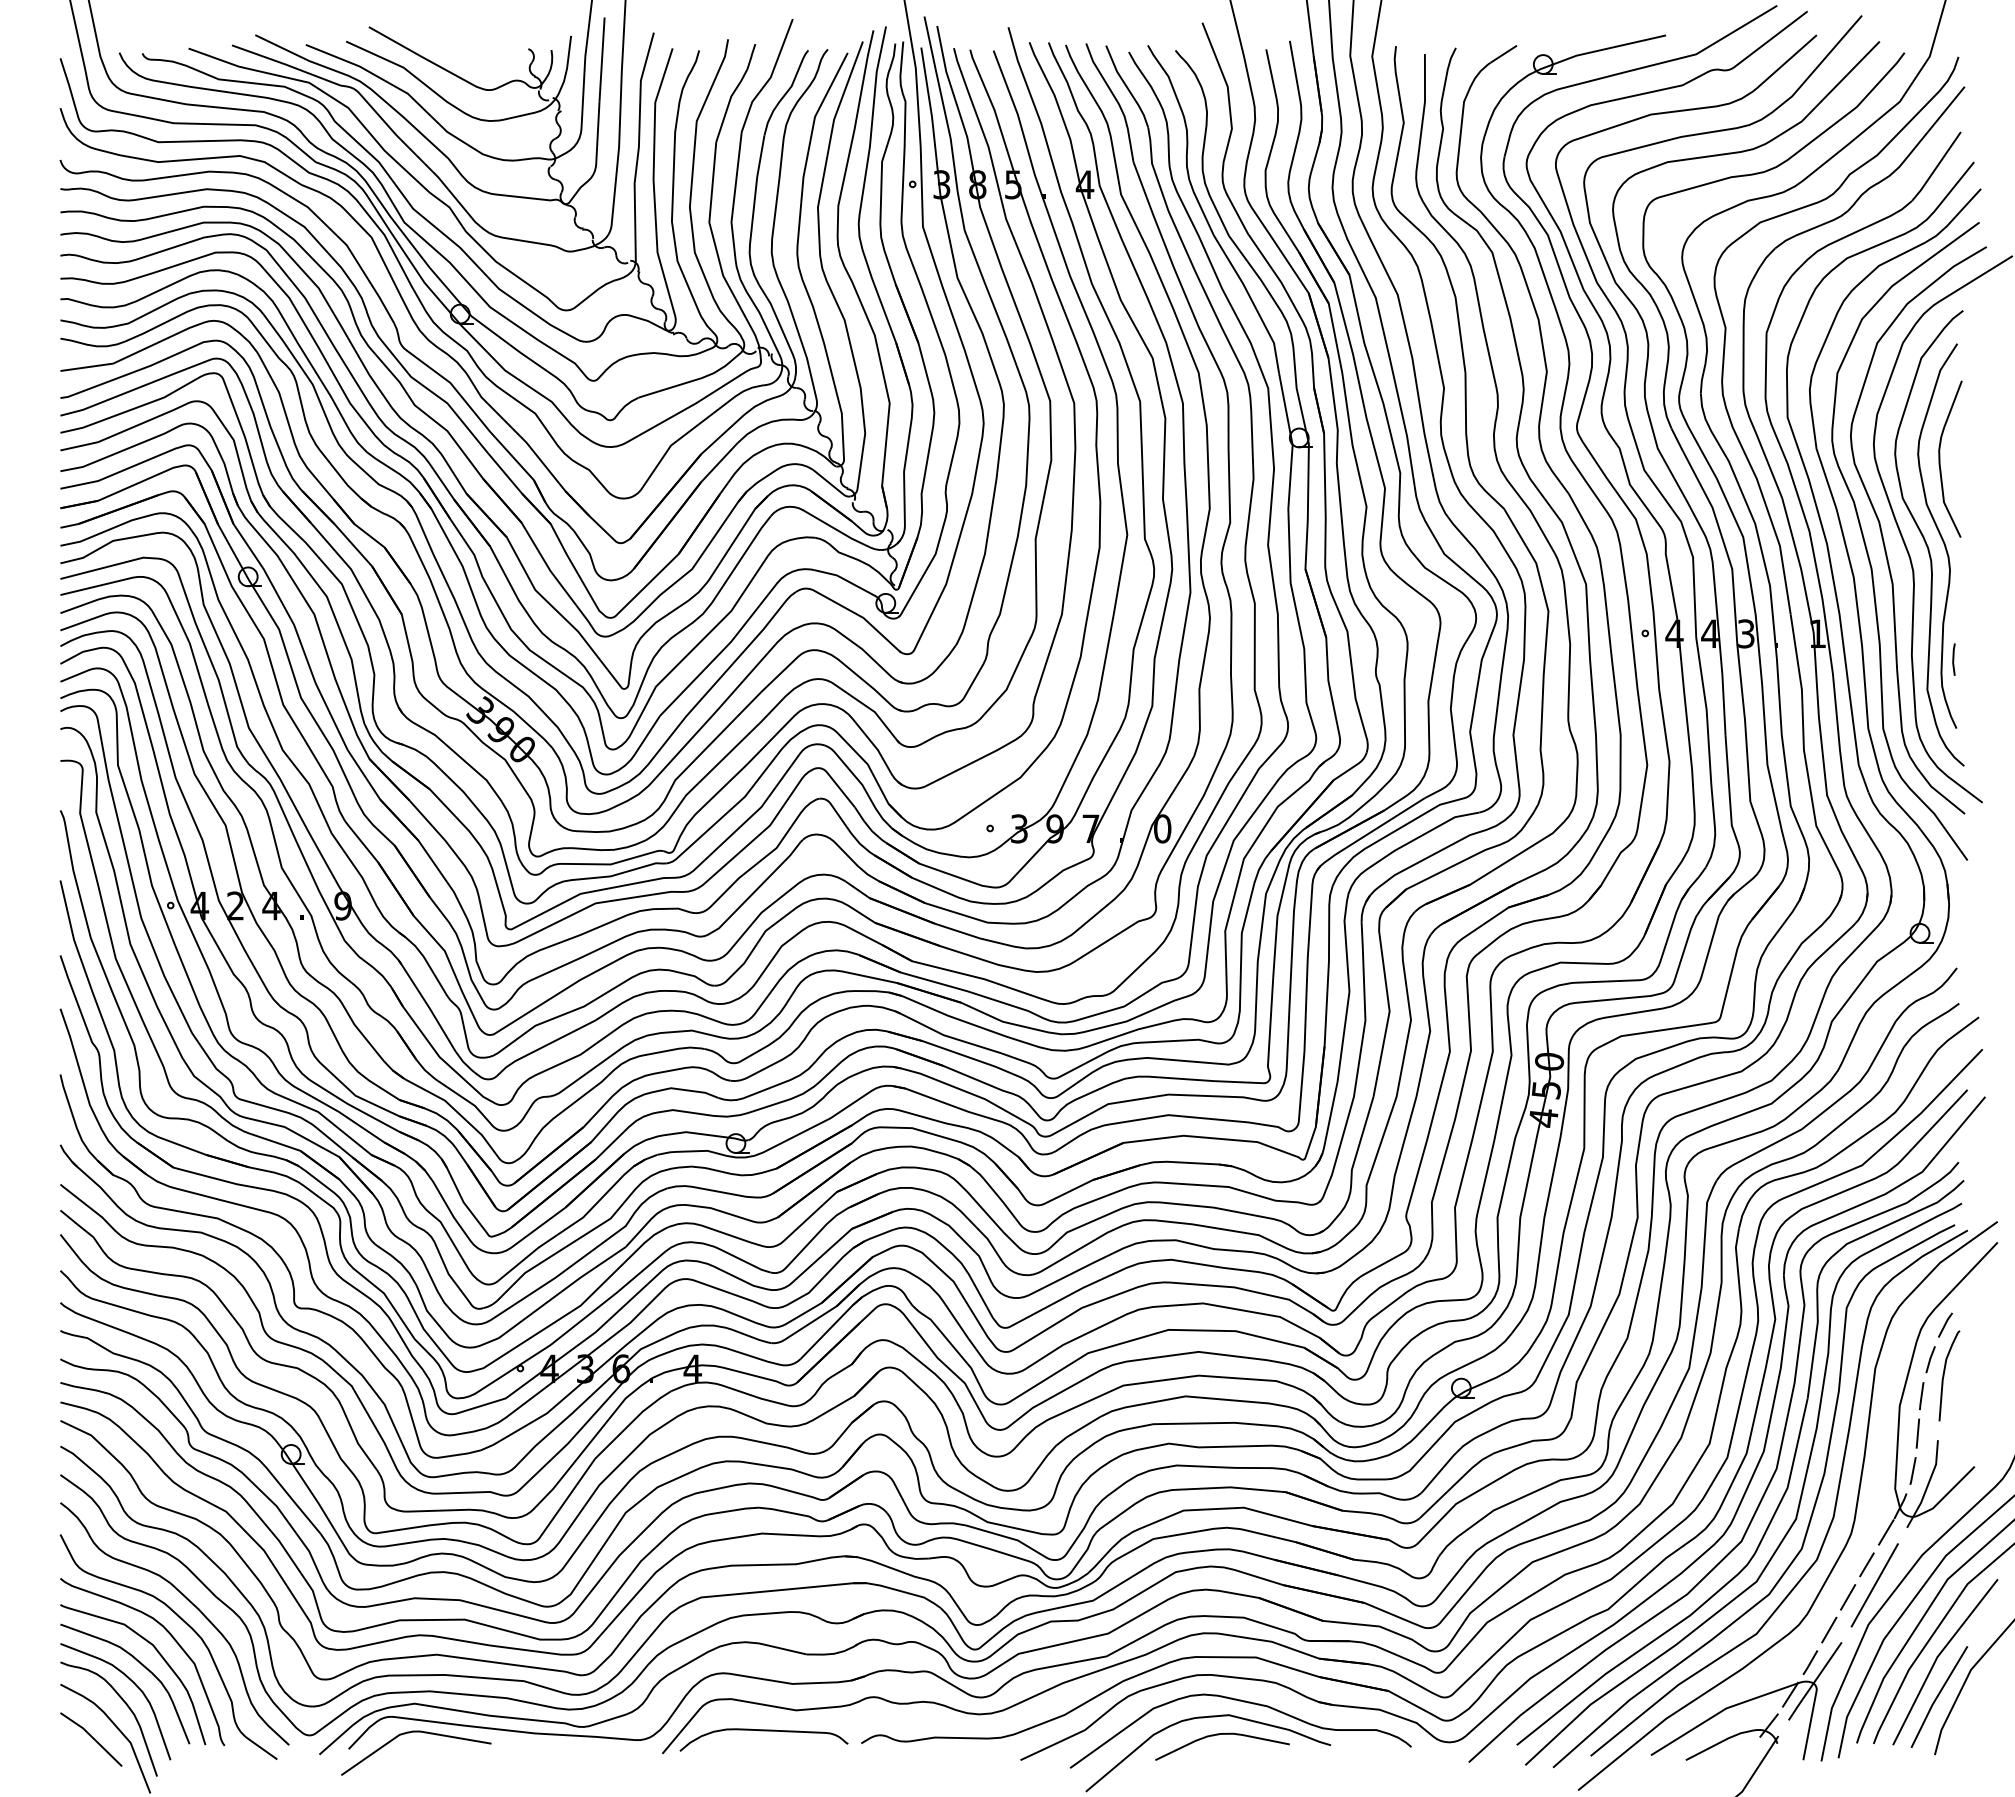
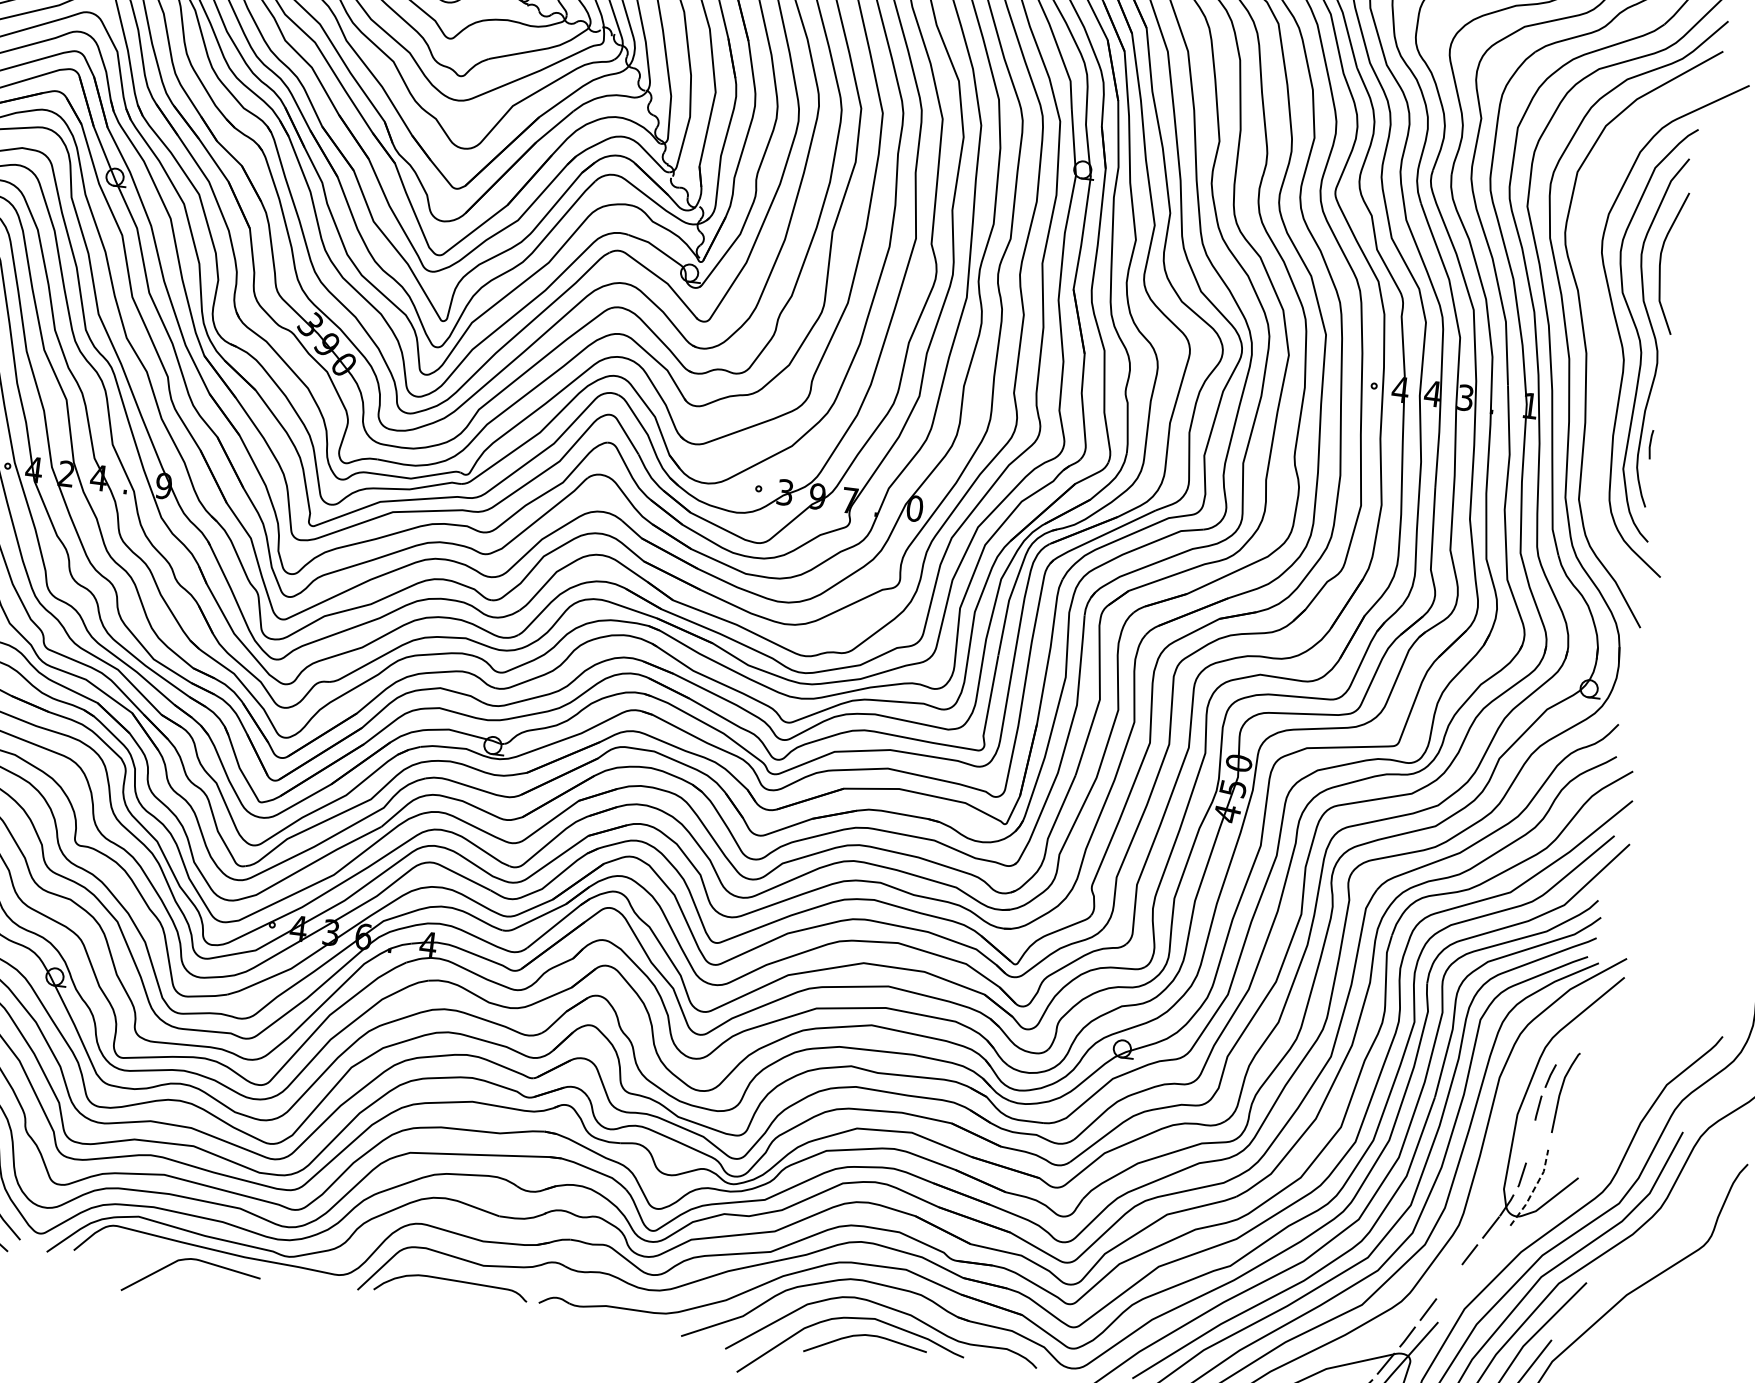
curve: (1884, 540) -> (1601, 328), removed
line: (1945, 1324) -> (1568, 1045), removed
line: (1917, 1433) -> (1530, 1141), removed
line: (1927, 1485) -> (1533, 1189), solid -> dashed
line: (1874, 1585) -> (1474, 1274), removed
line: (1848, 1597) -> (1449, 1282), removed
curve: (416, 1732) -> (193, 1260), moved

